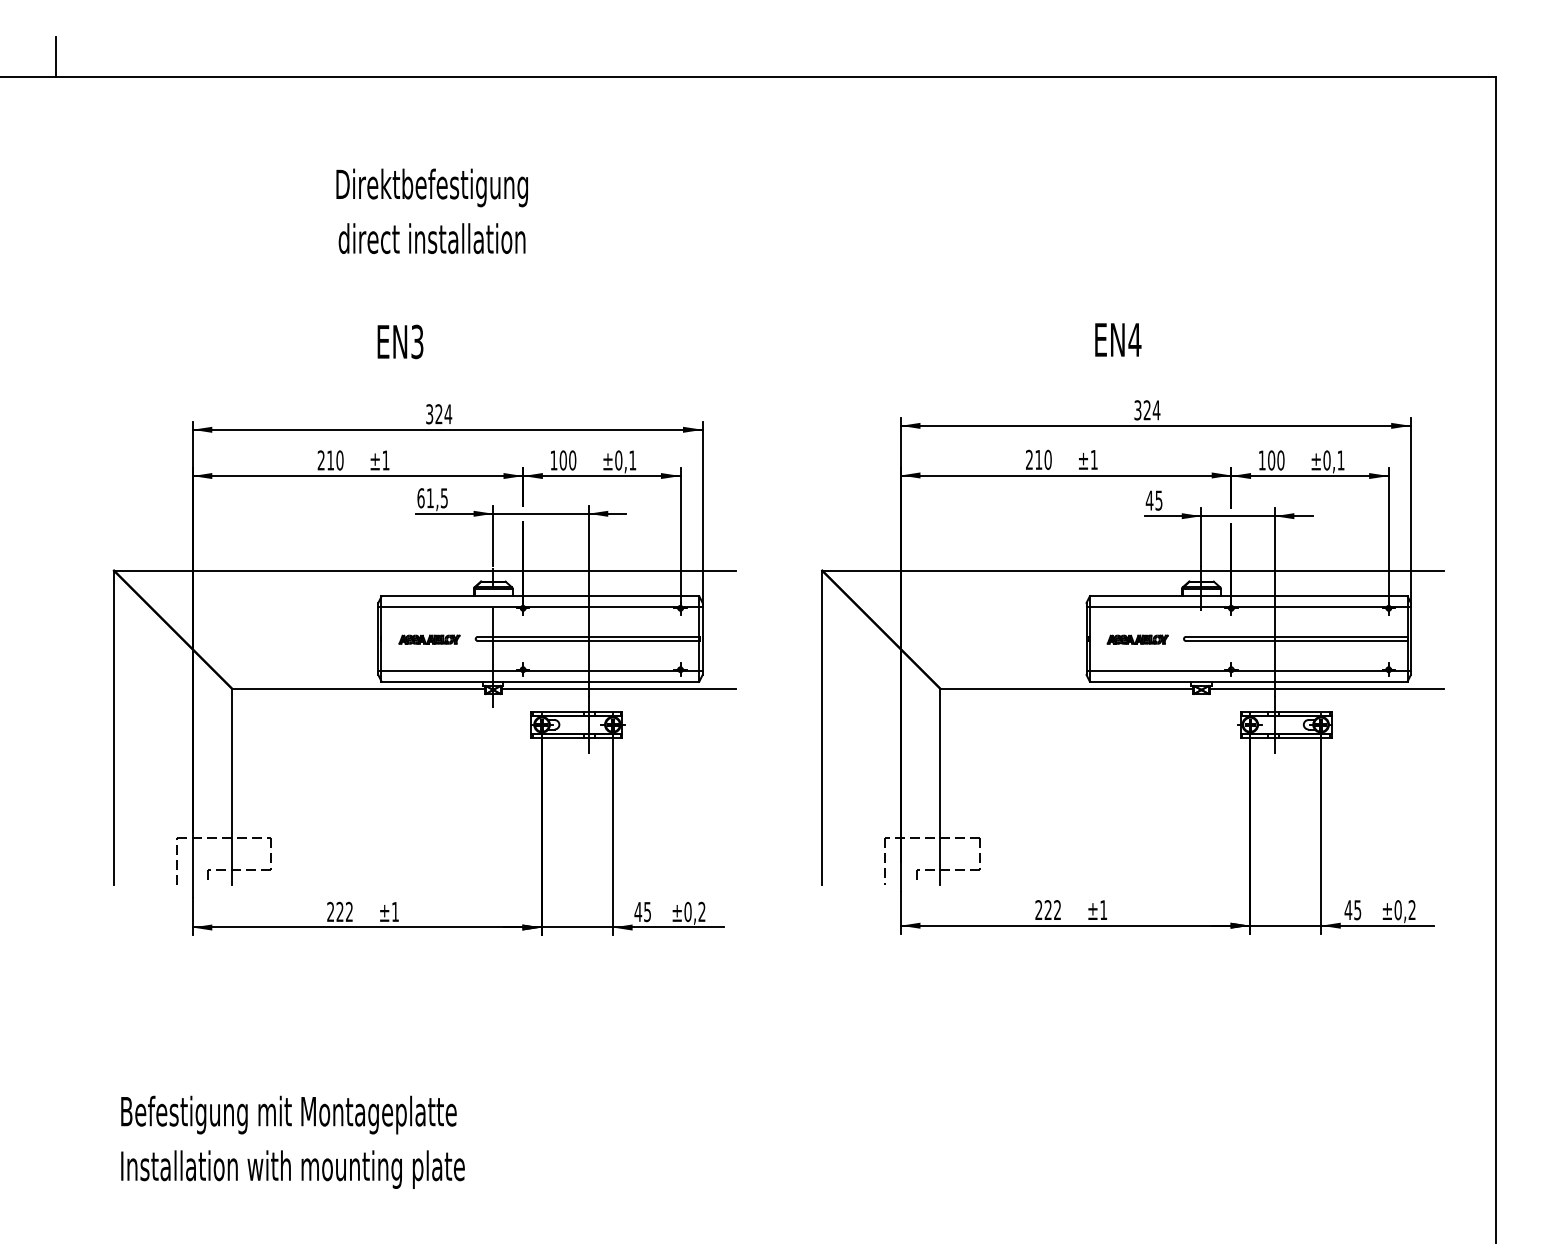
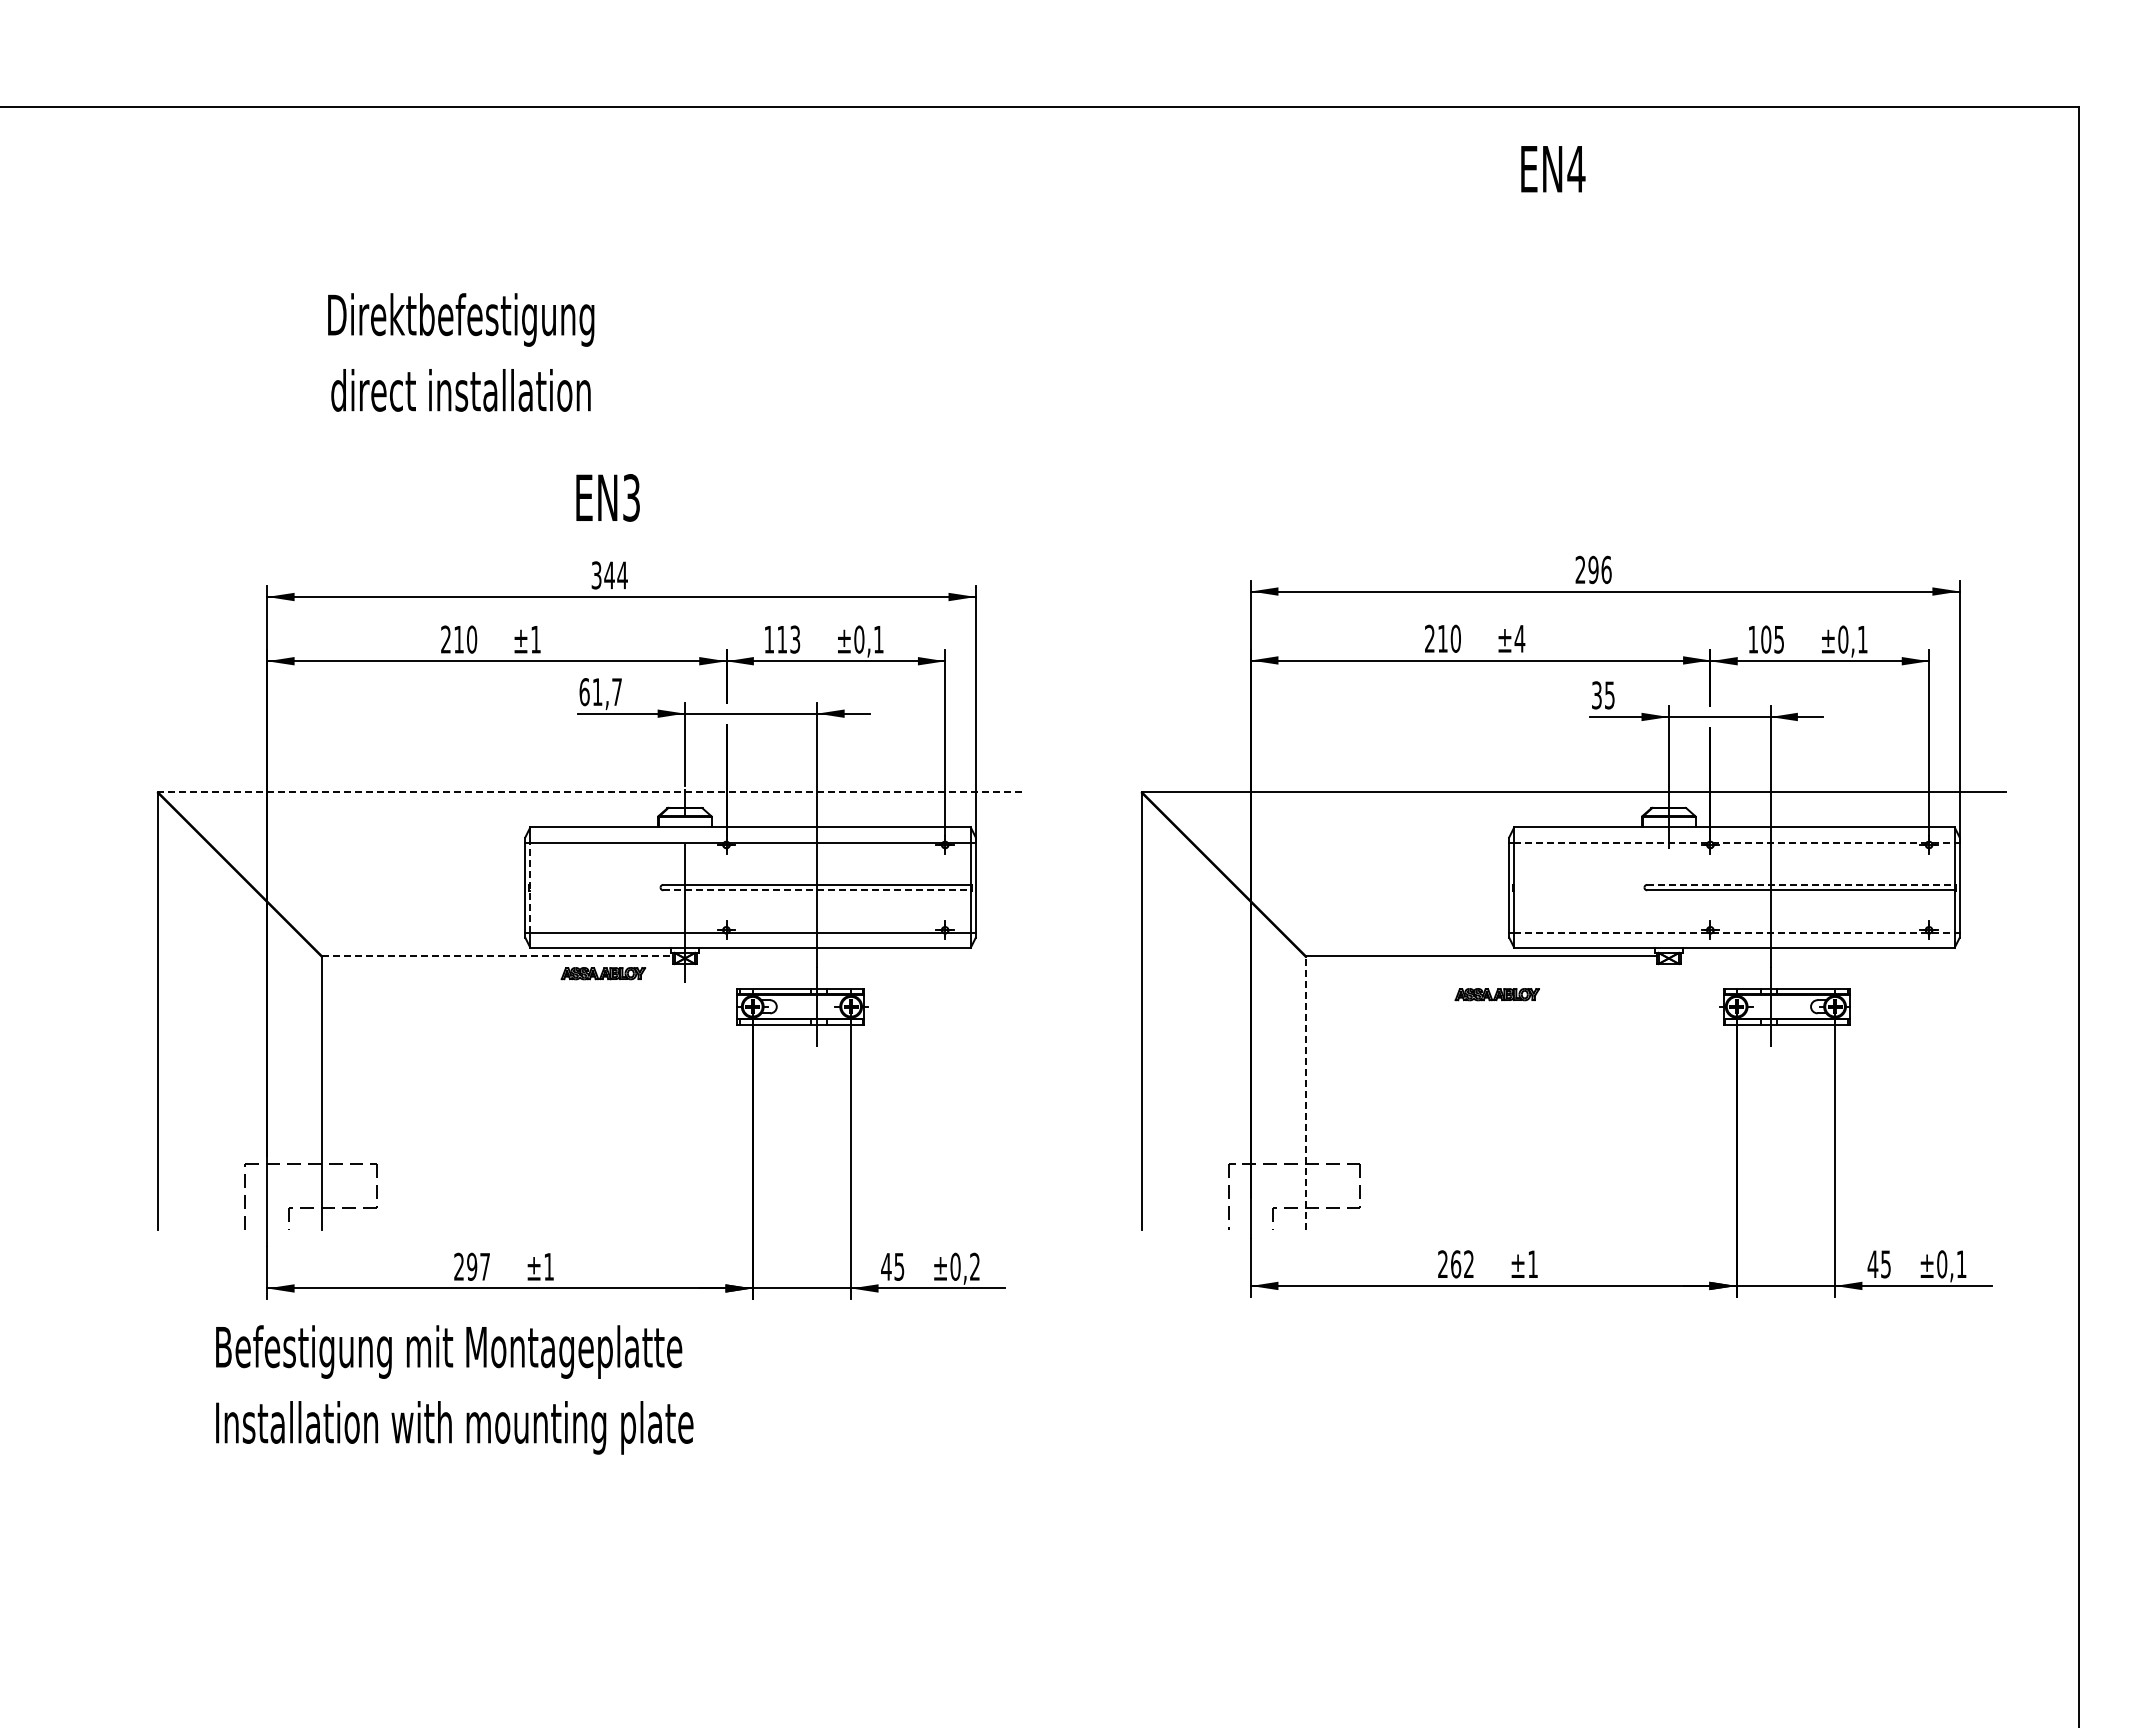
line: (56, 56) -> (77, 78), removed
text: (432, 211) -> (461, 352), moved
text: (1118, 340) -> (1553, 169), moved
text: (400, 341) -> (607, 497), moved
text: (1147, 410) -> (1593, 569), 324 -> 296
text: (438, 414) -> (609, 575), 324 -> 344
text: (1093, 459) -> (1519, 638), ±1 -> ±4
text: (567, 460) -> (788, 639), 100 -> 113
text: (1281, 460) -> (1779, 639), 100 -> 105
text: (443, 498) -> (616, 692), 61,5 -> 61,7
text: (1149, 500) -> (1596, 695), 45 -> 35
line: (425, 570) -> (590, 792), solid -> dashed
line: (1248, 606) -> (1734, 842), solid -> dashed
line: (1296, 636) -> (1801, 884), solid -> dashed
line: (381, 638) -> (529, 887), solid -> dashed
part: (429, 639) -> (603, 973), moved
part: (1137, 639) -> (1496, 994), moved
line: (588, 641) -> (817, 890), solid -> dashed
line: (1248, 671) -> (1734, 932), solid -> dashed
line: (359, 688) -> (498, 956), solid -> dashed
line: (618, 688) -> (858, 956), removed
line: (1326, 688) -> (1842, 956), removed
line: (939, 786) -> (1305, 1092), solid -> dashed
text: (1412, 909) -> (1961, 1263), ±0,2 -> ±0,1
text: (1048, 910) -> (1456, 1264), 222 -> 262
text: (344, 911) -> (478, 1266), 222 -> 297
text: (292, 1142) -> (454, 1389), moved

